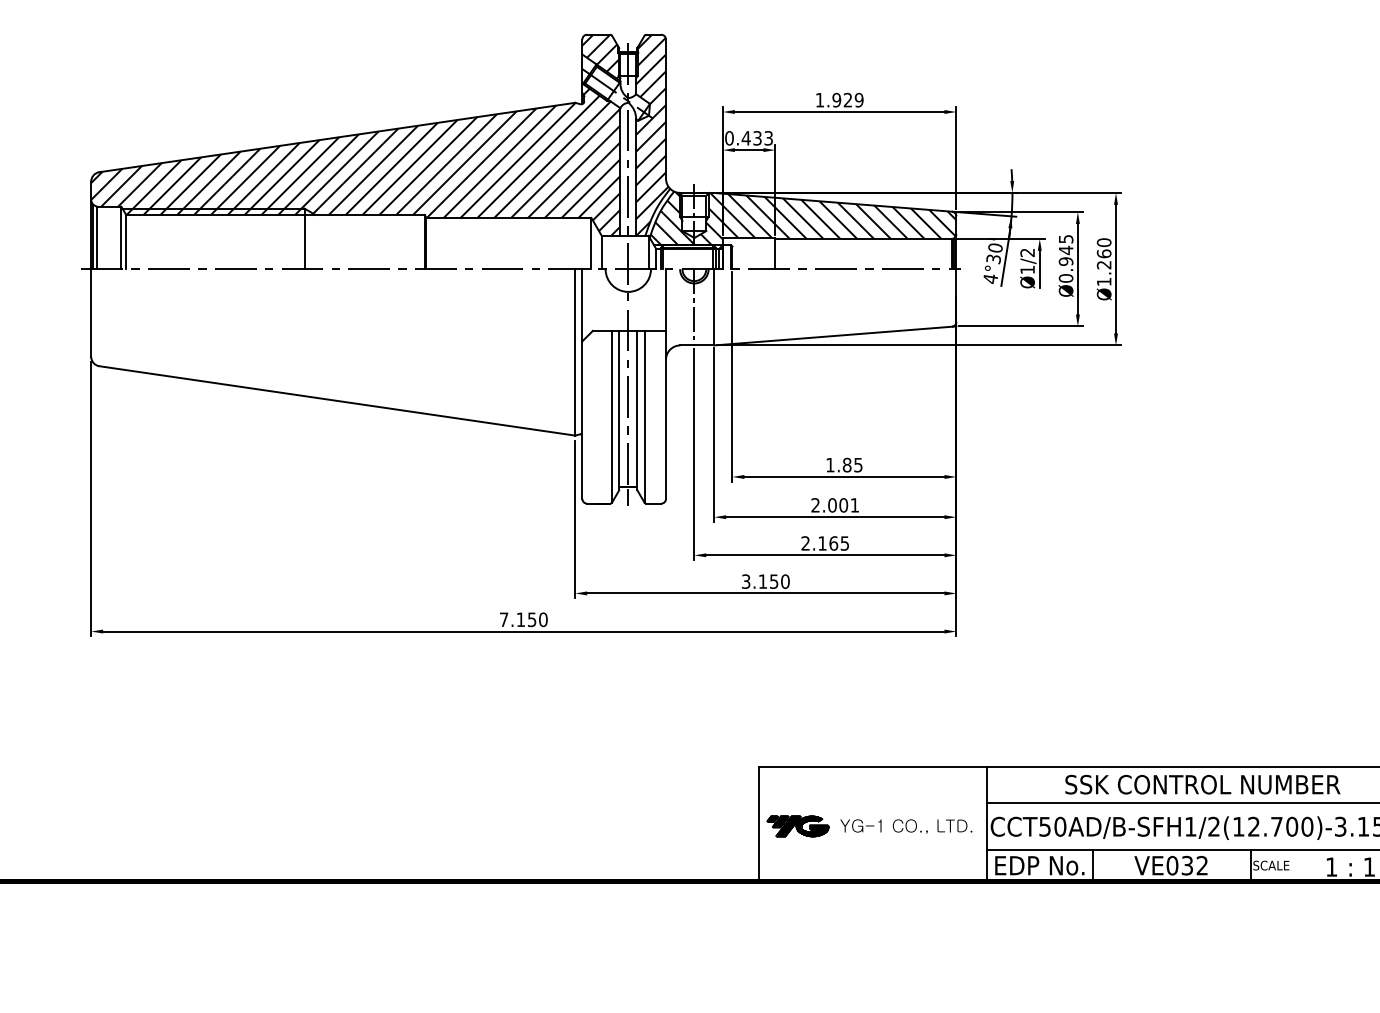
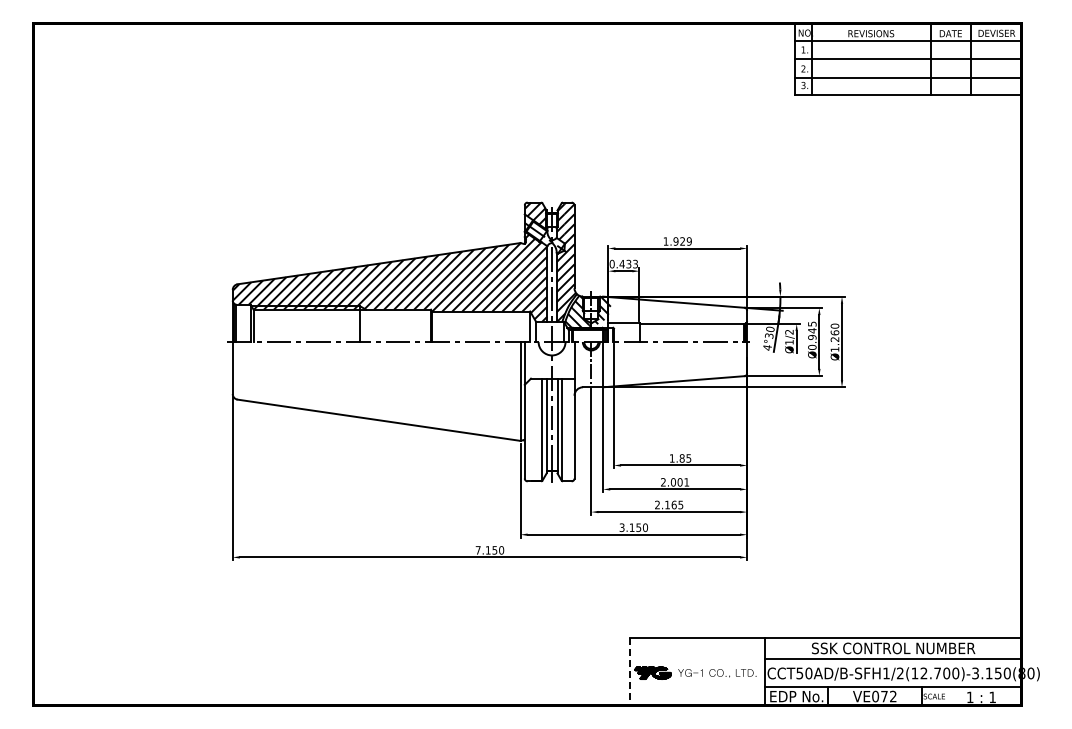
hatch: (825, 219) -> (669, 312), removed
line: (758, 823) -> (629, 671), solid -> dashed
text: (1187, 865) -> (884, 696), VE032 -> VE072

